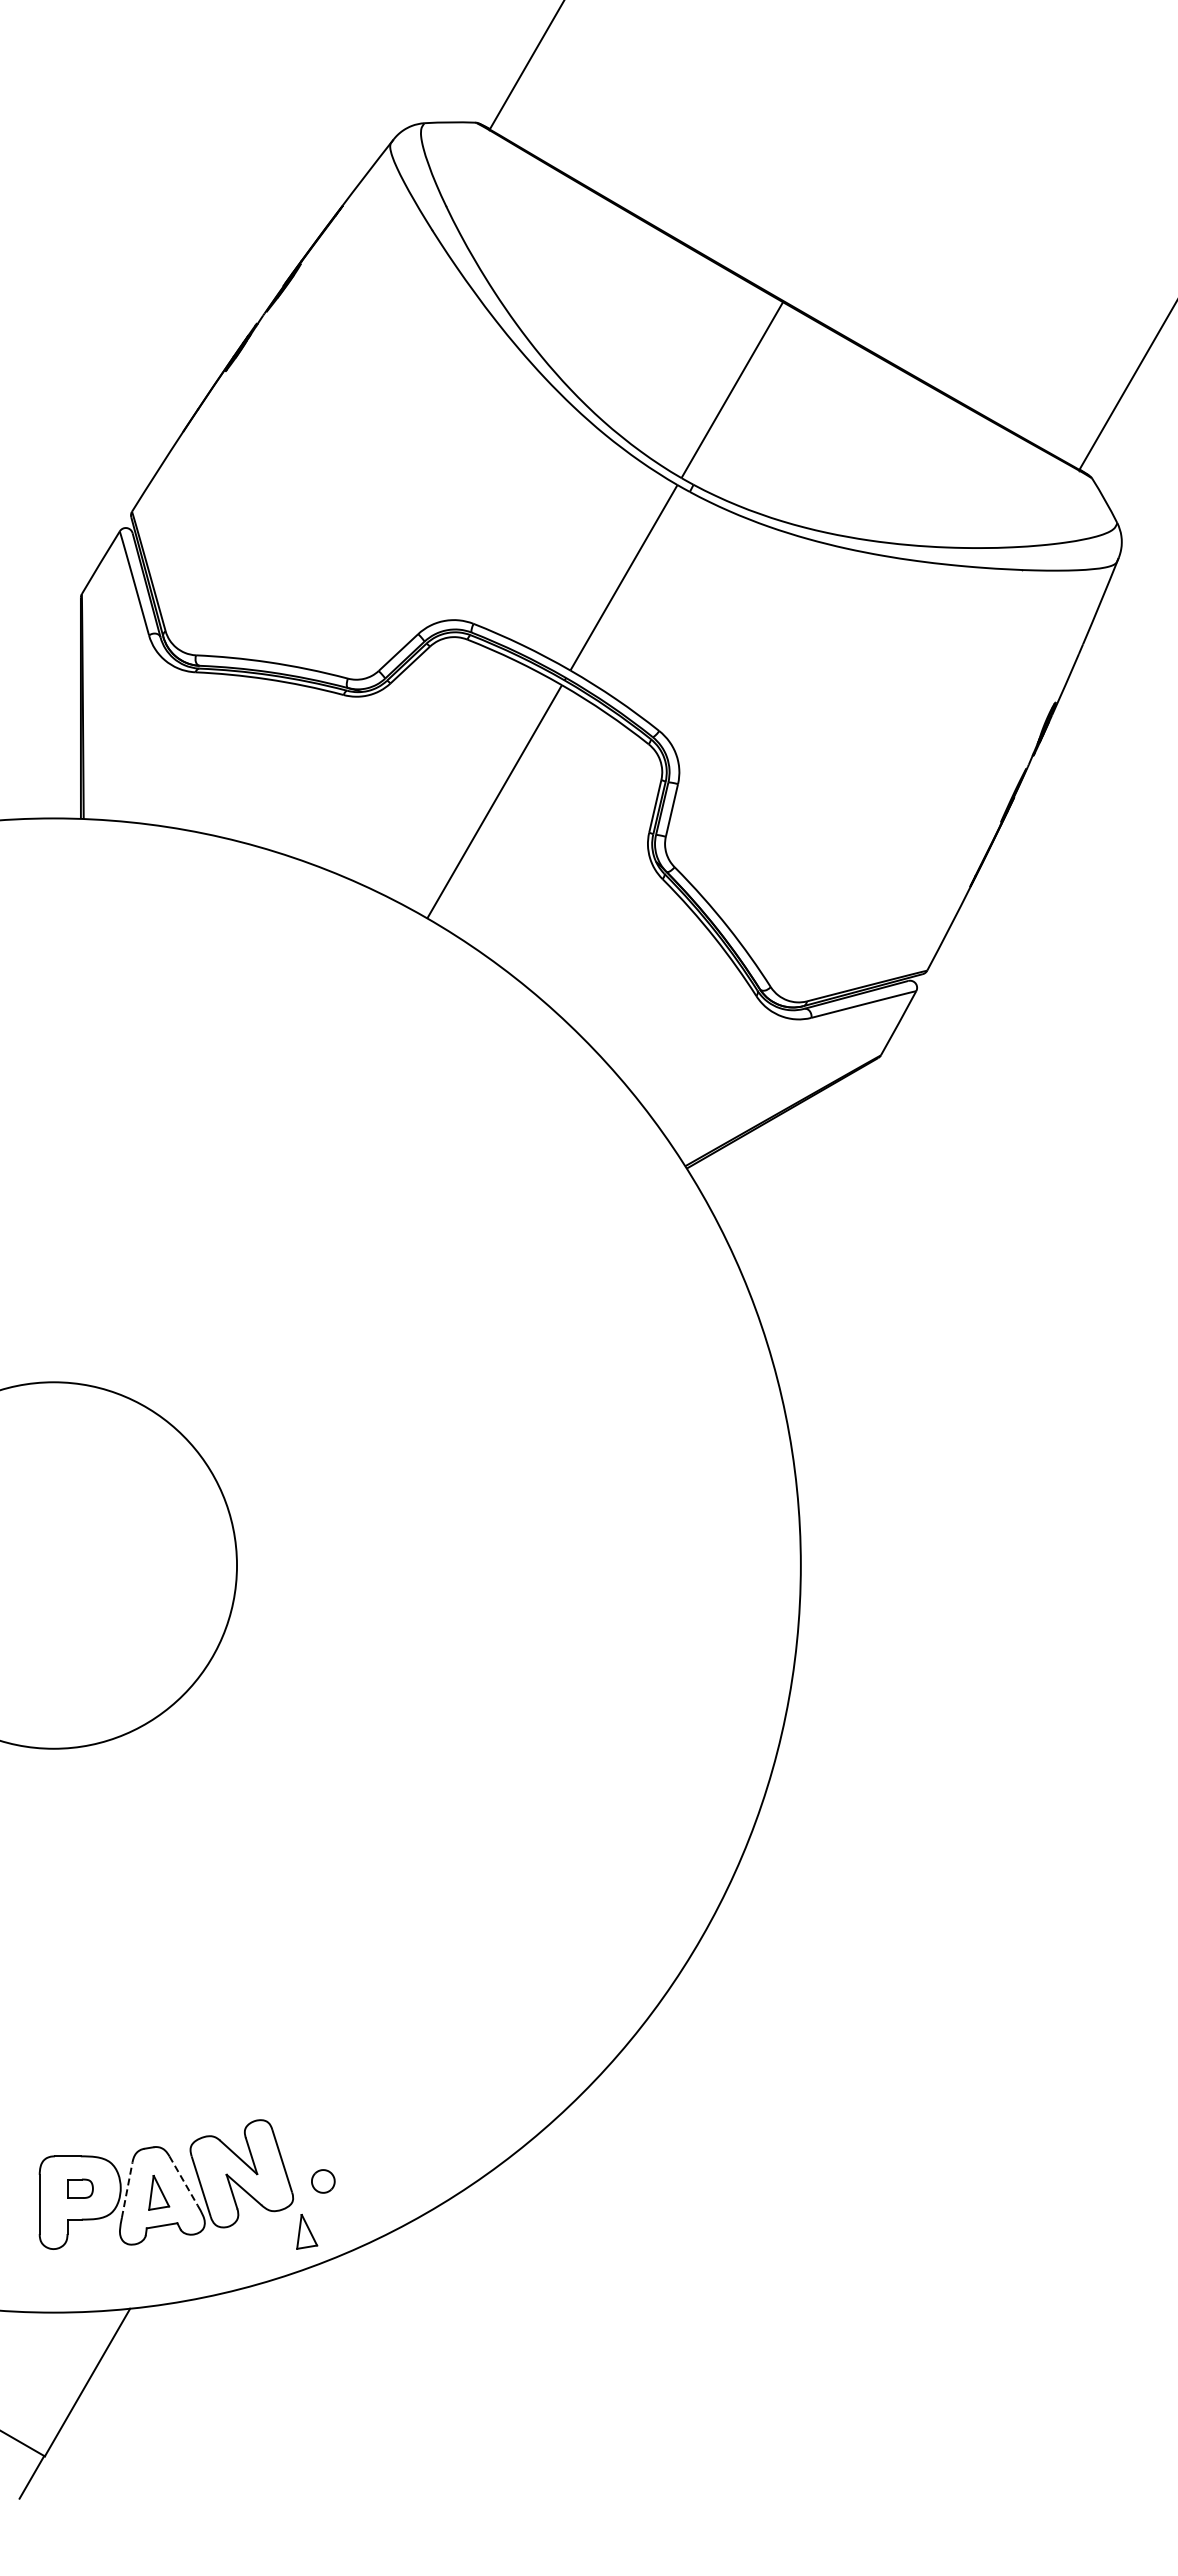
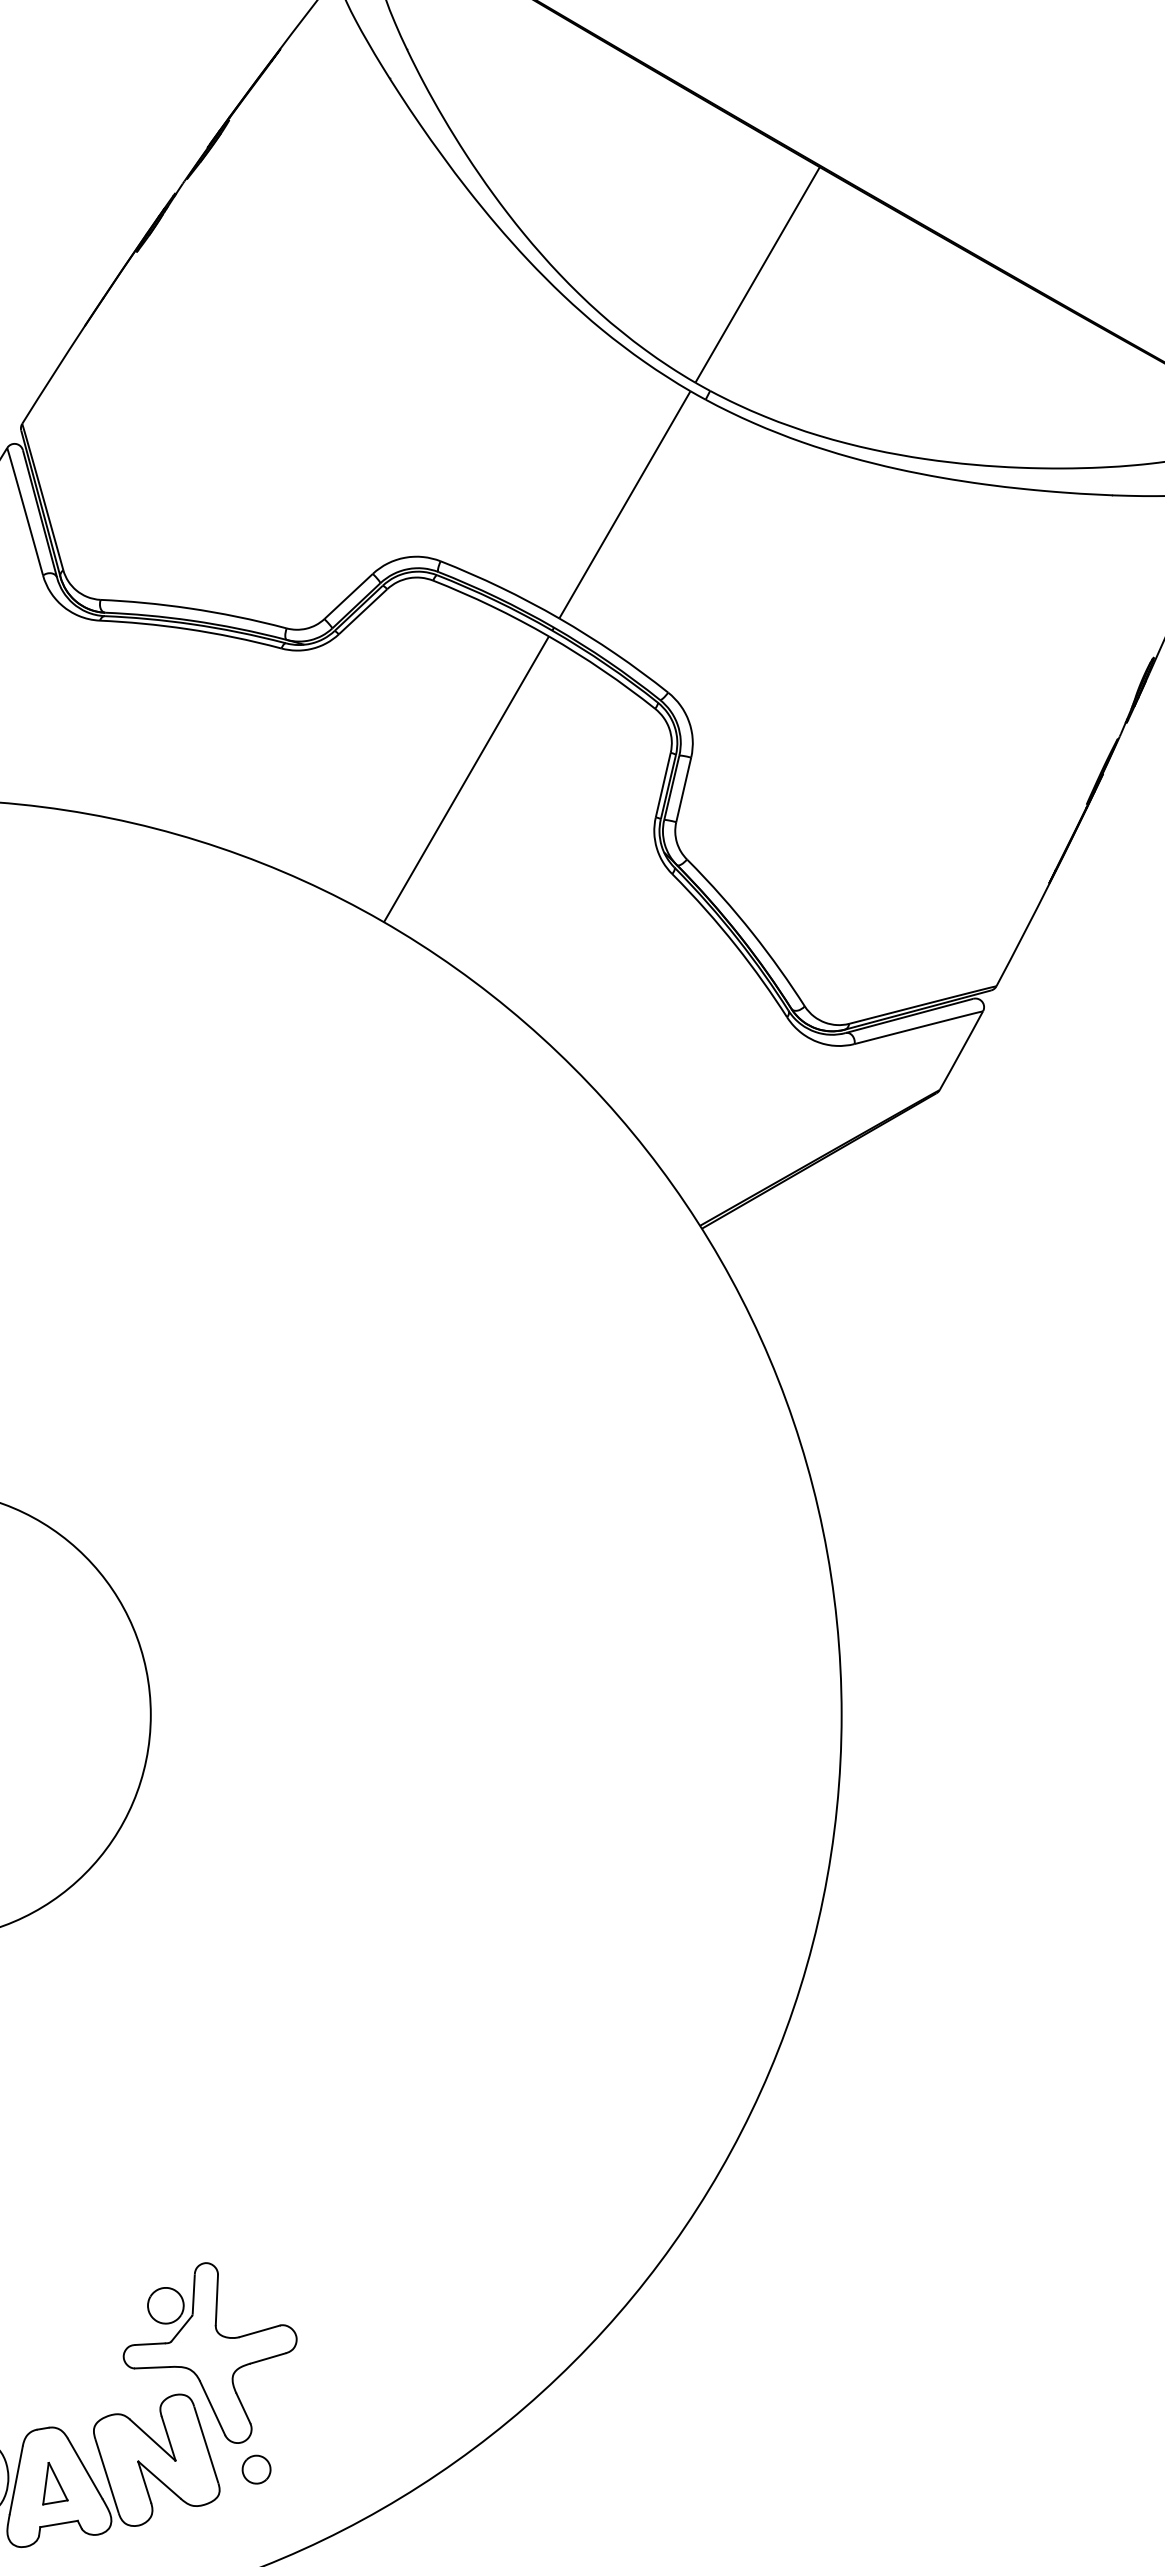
part: (285, 2086) -> (210, 2353), added
line: (183, 2181) -> (85, 2469), dashed -> solid
line: (127, 2189) -> (16, 2479), dashed -> solid
part: (307, 2231) -> (237, 2530), removed

